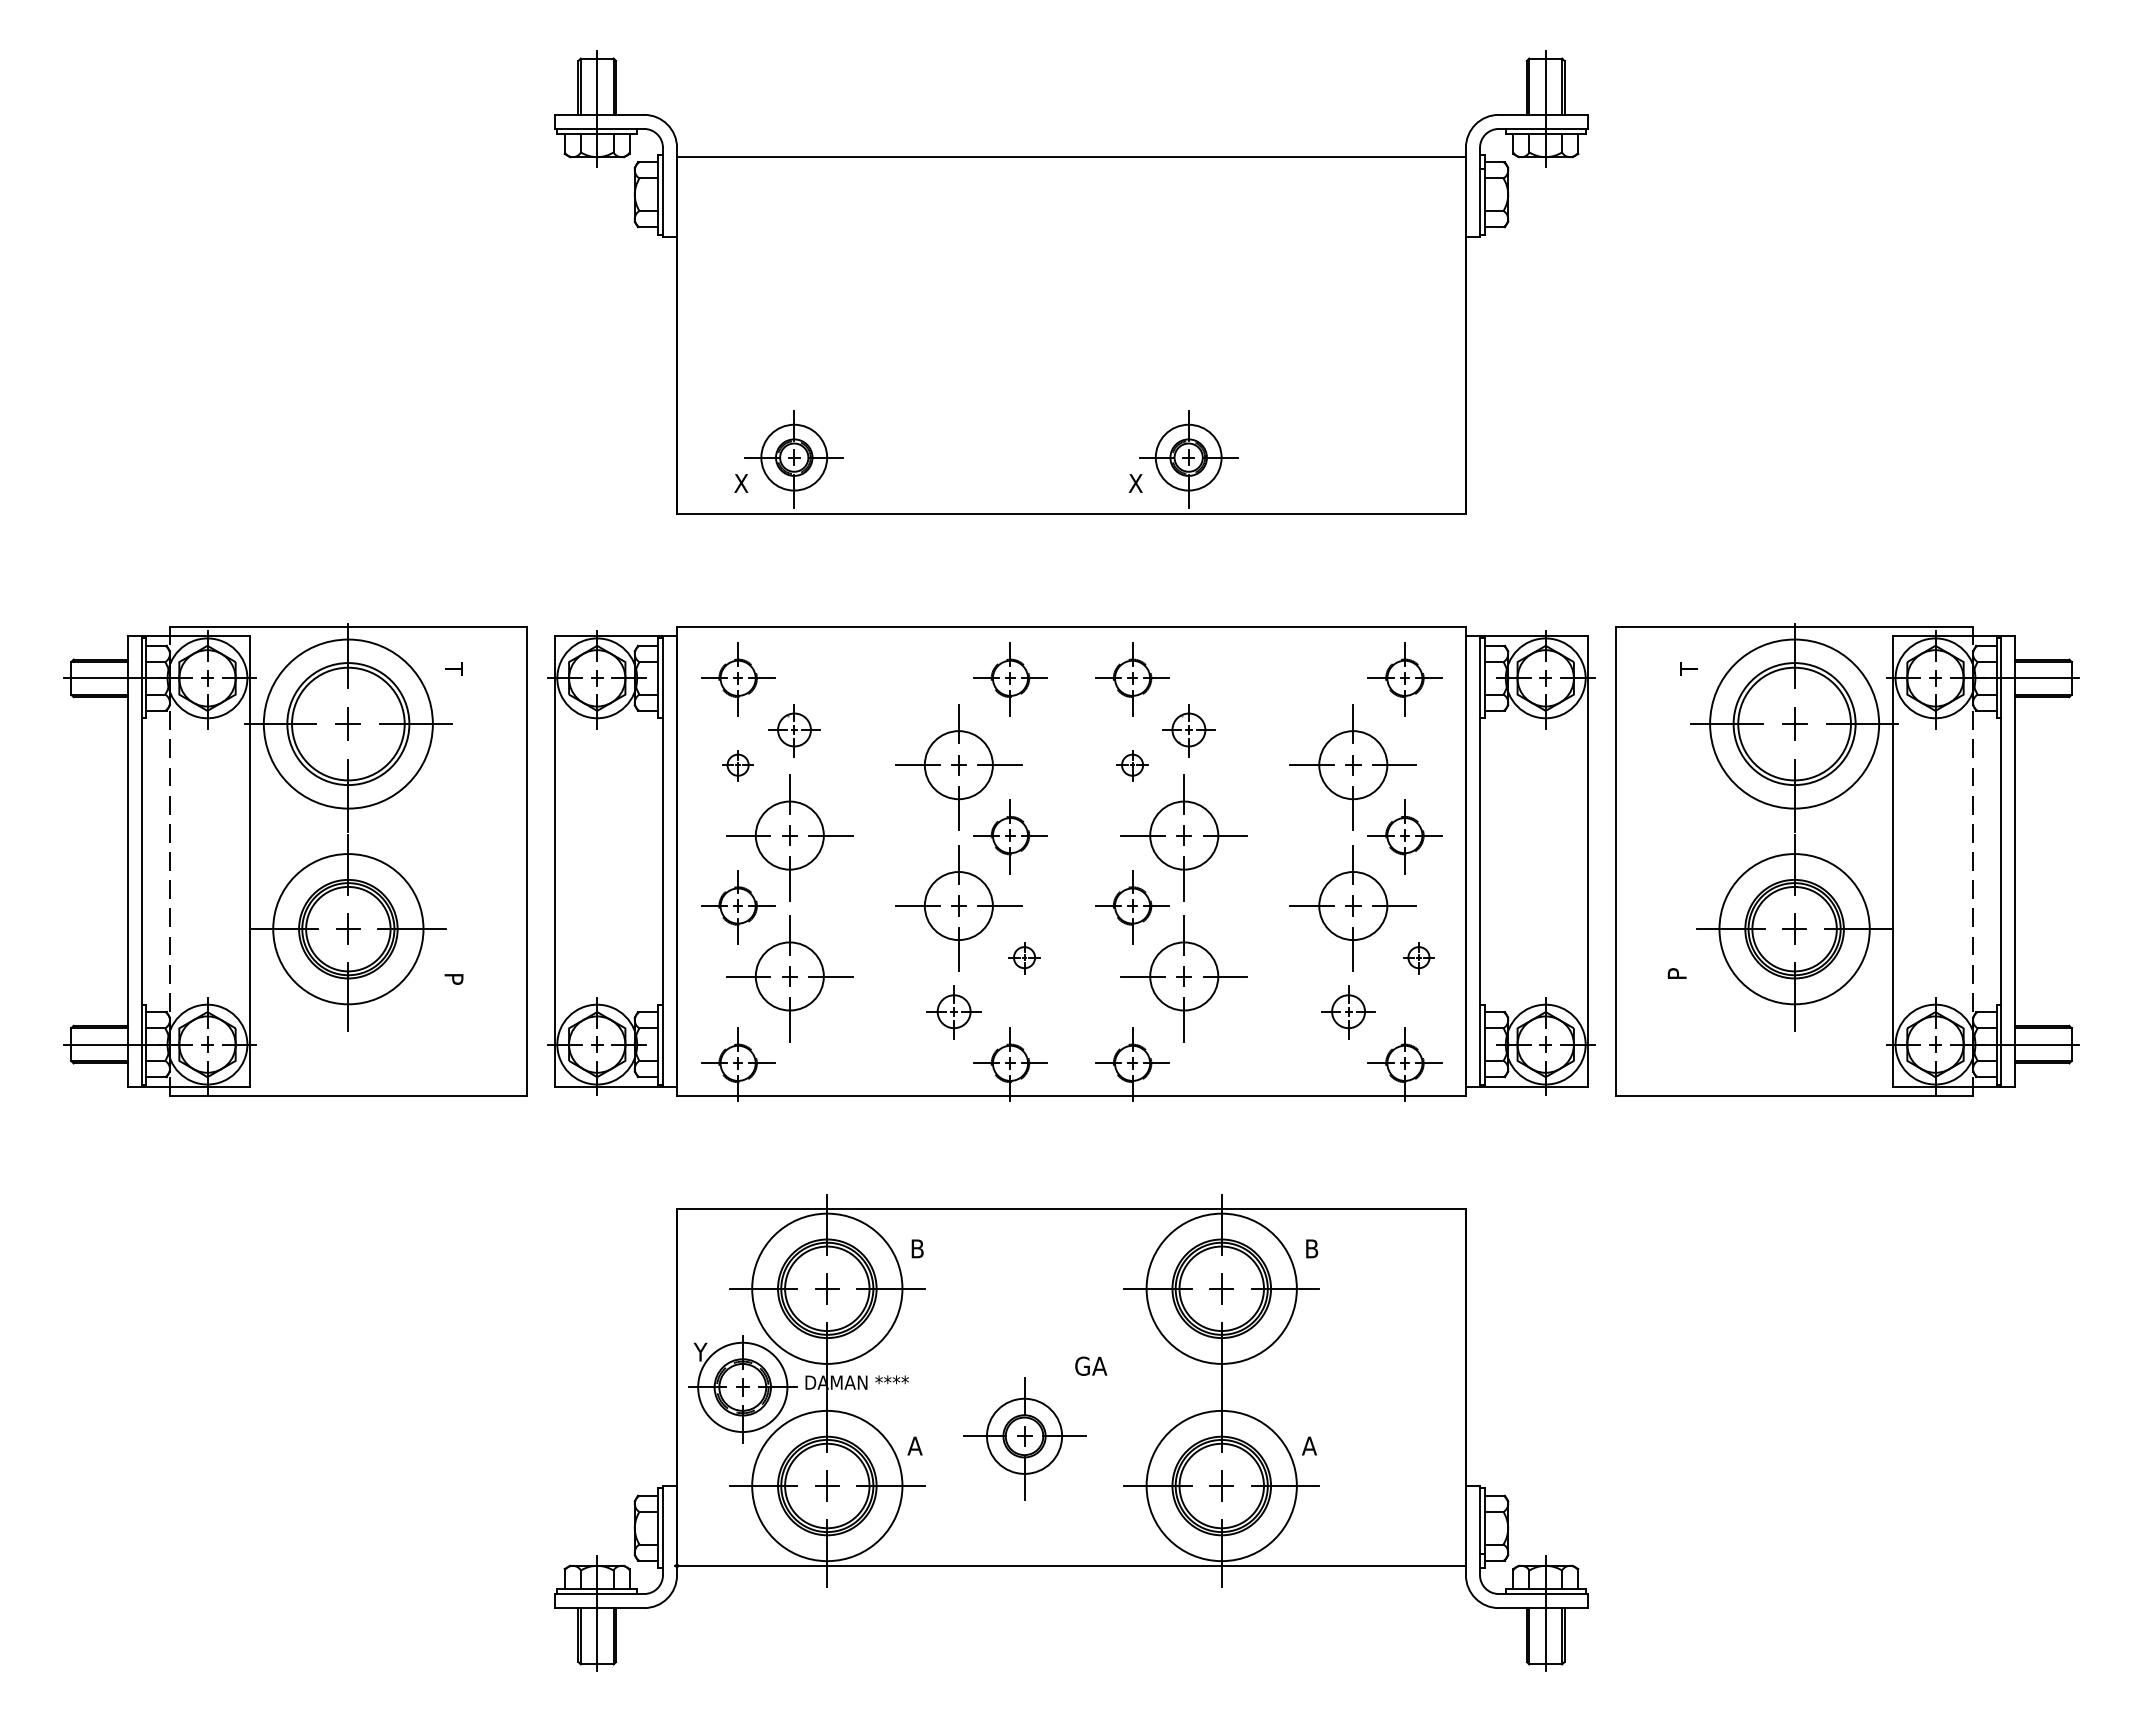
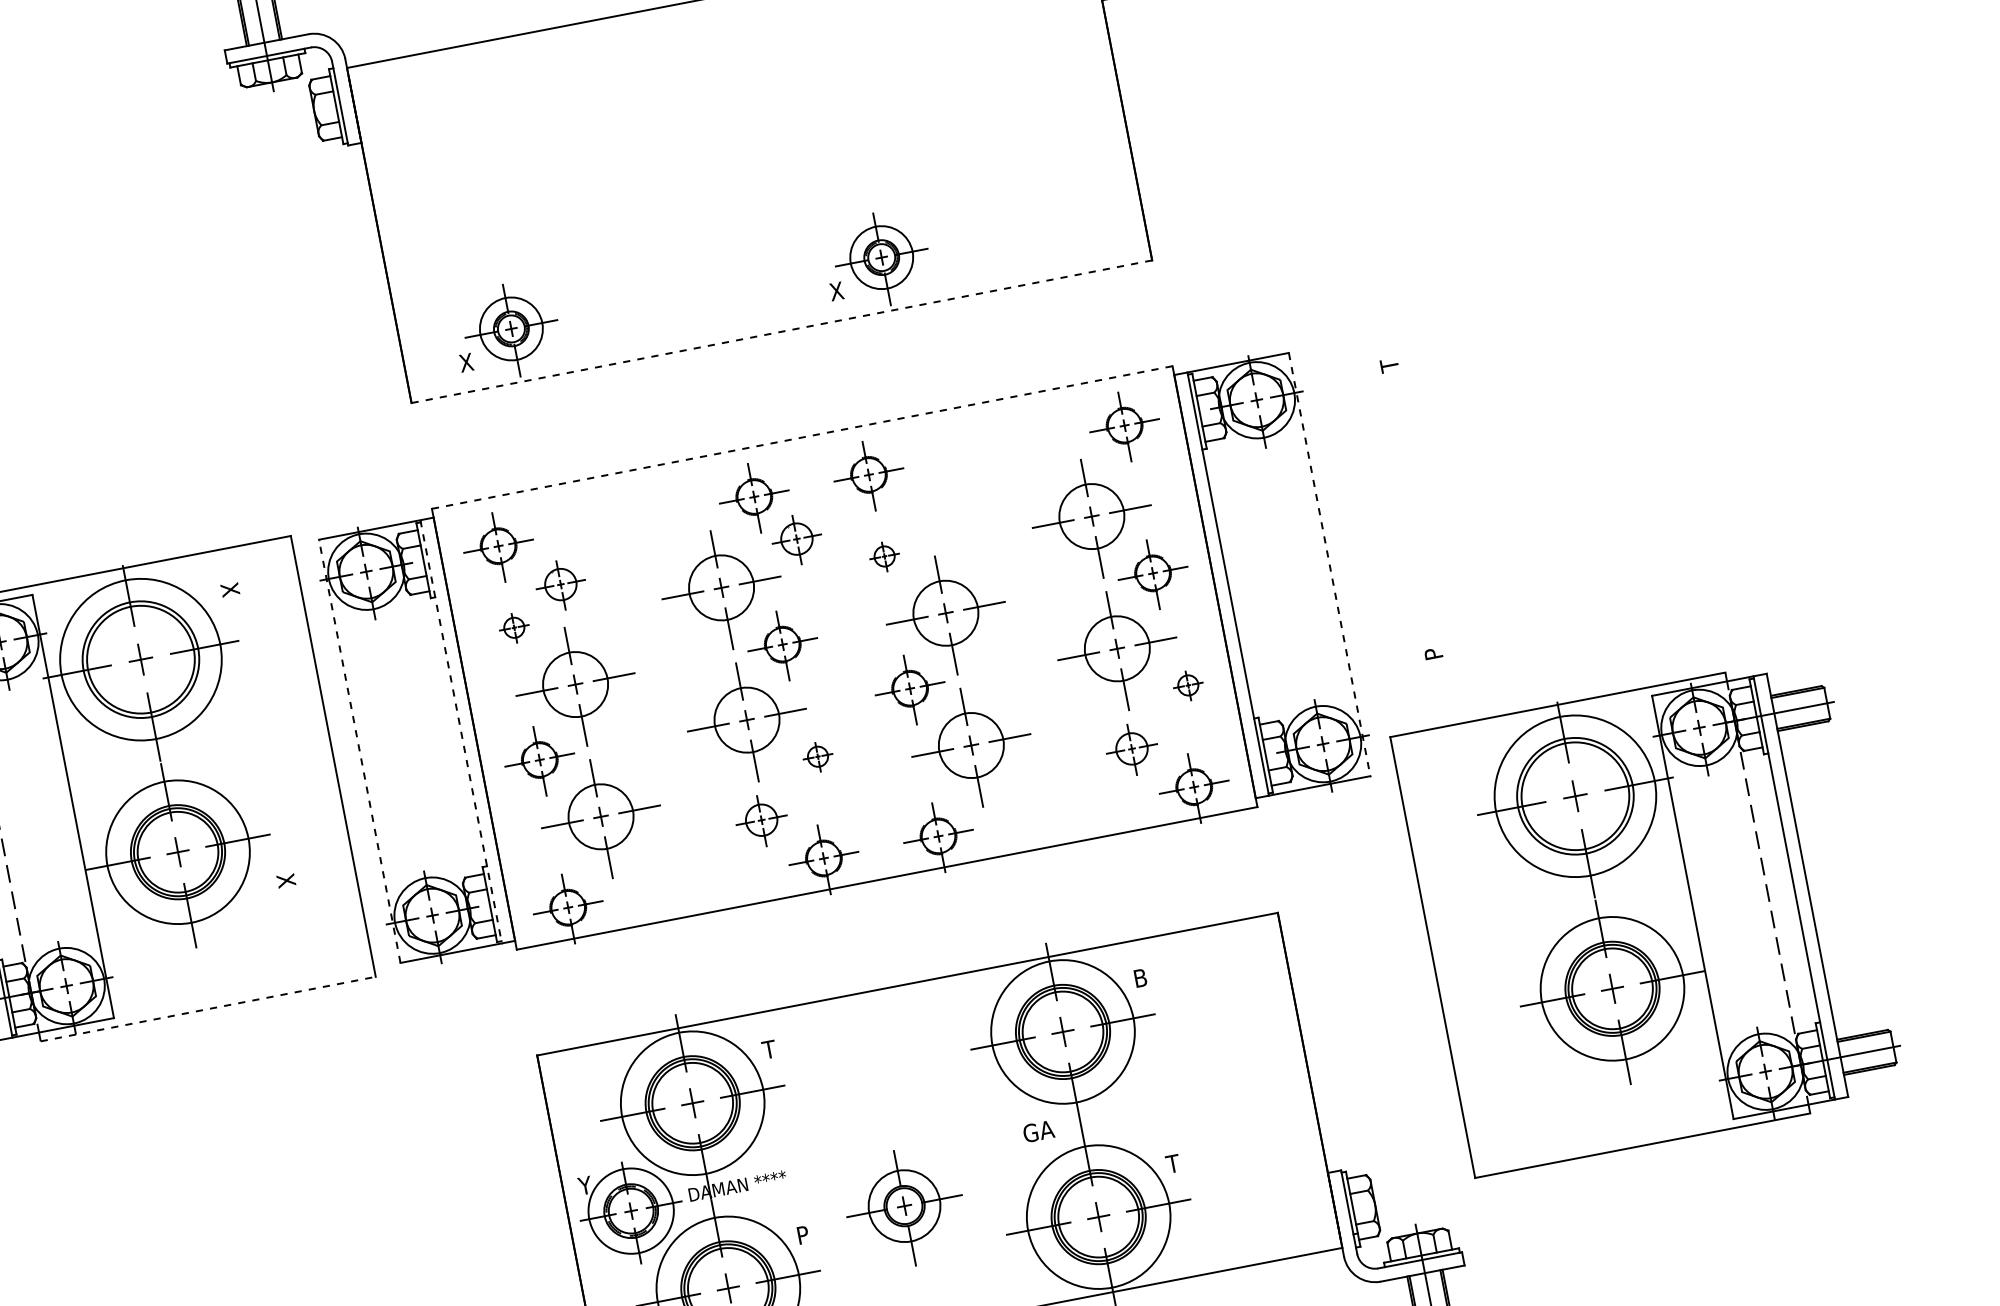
line: (1071, 514) -> (781, 332), solid -> dashed
line: (1071, 626) -> (802, 437), solid -> dashed
text: (453, 669) -> (229, 589), T -> X
part: (1188, 730) -> (796, 539), moved
part: (1847, 859) -> (1649, 913), moved
line: (554, 861) -> (359, 751), solid -> dashed
line: (662, 861) -> (460, 731), solid -> dashed
line: (1588, 861) -> (1330, 564), solid -> dashed
text: (453, 979) -> (285, 880), P -> X
line: (348, 1096) -> (208, 1009), solid -> dashed
text: (916, 1248) -> (769, 1049), B -> T
text: (1091, 1365) -> (1038, 1130), moved
text: (914, 1445) -> (802, 1234), A -> P
text: (1309, 1445) -> (1173, 1163), A -> T

